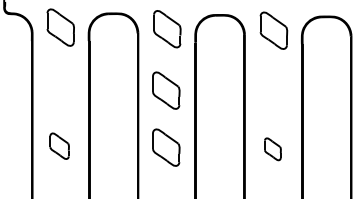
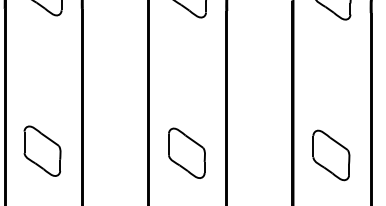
part: (166, 90) -> (187, 75), removed
part: (59, 146) -> (42, 151), size x1.43
part: (272, 149) -> (330, 155), size x1.67

